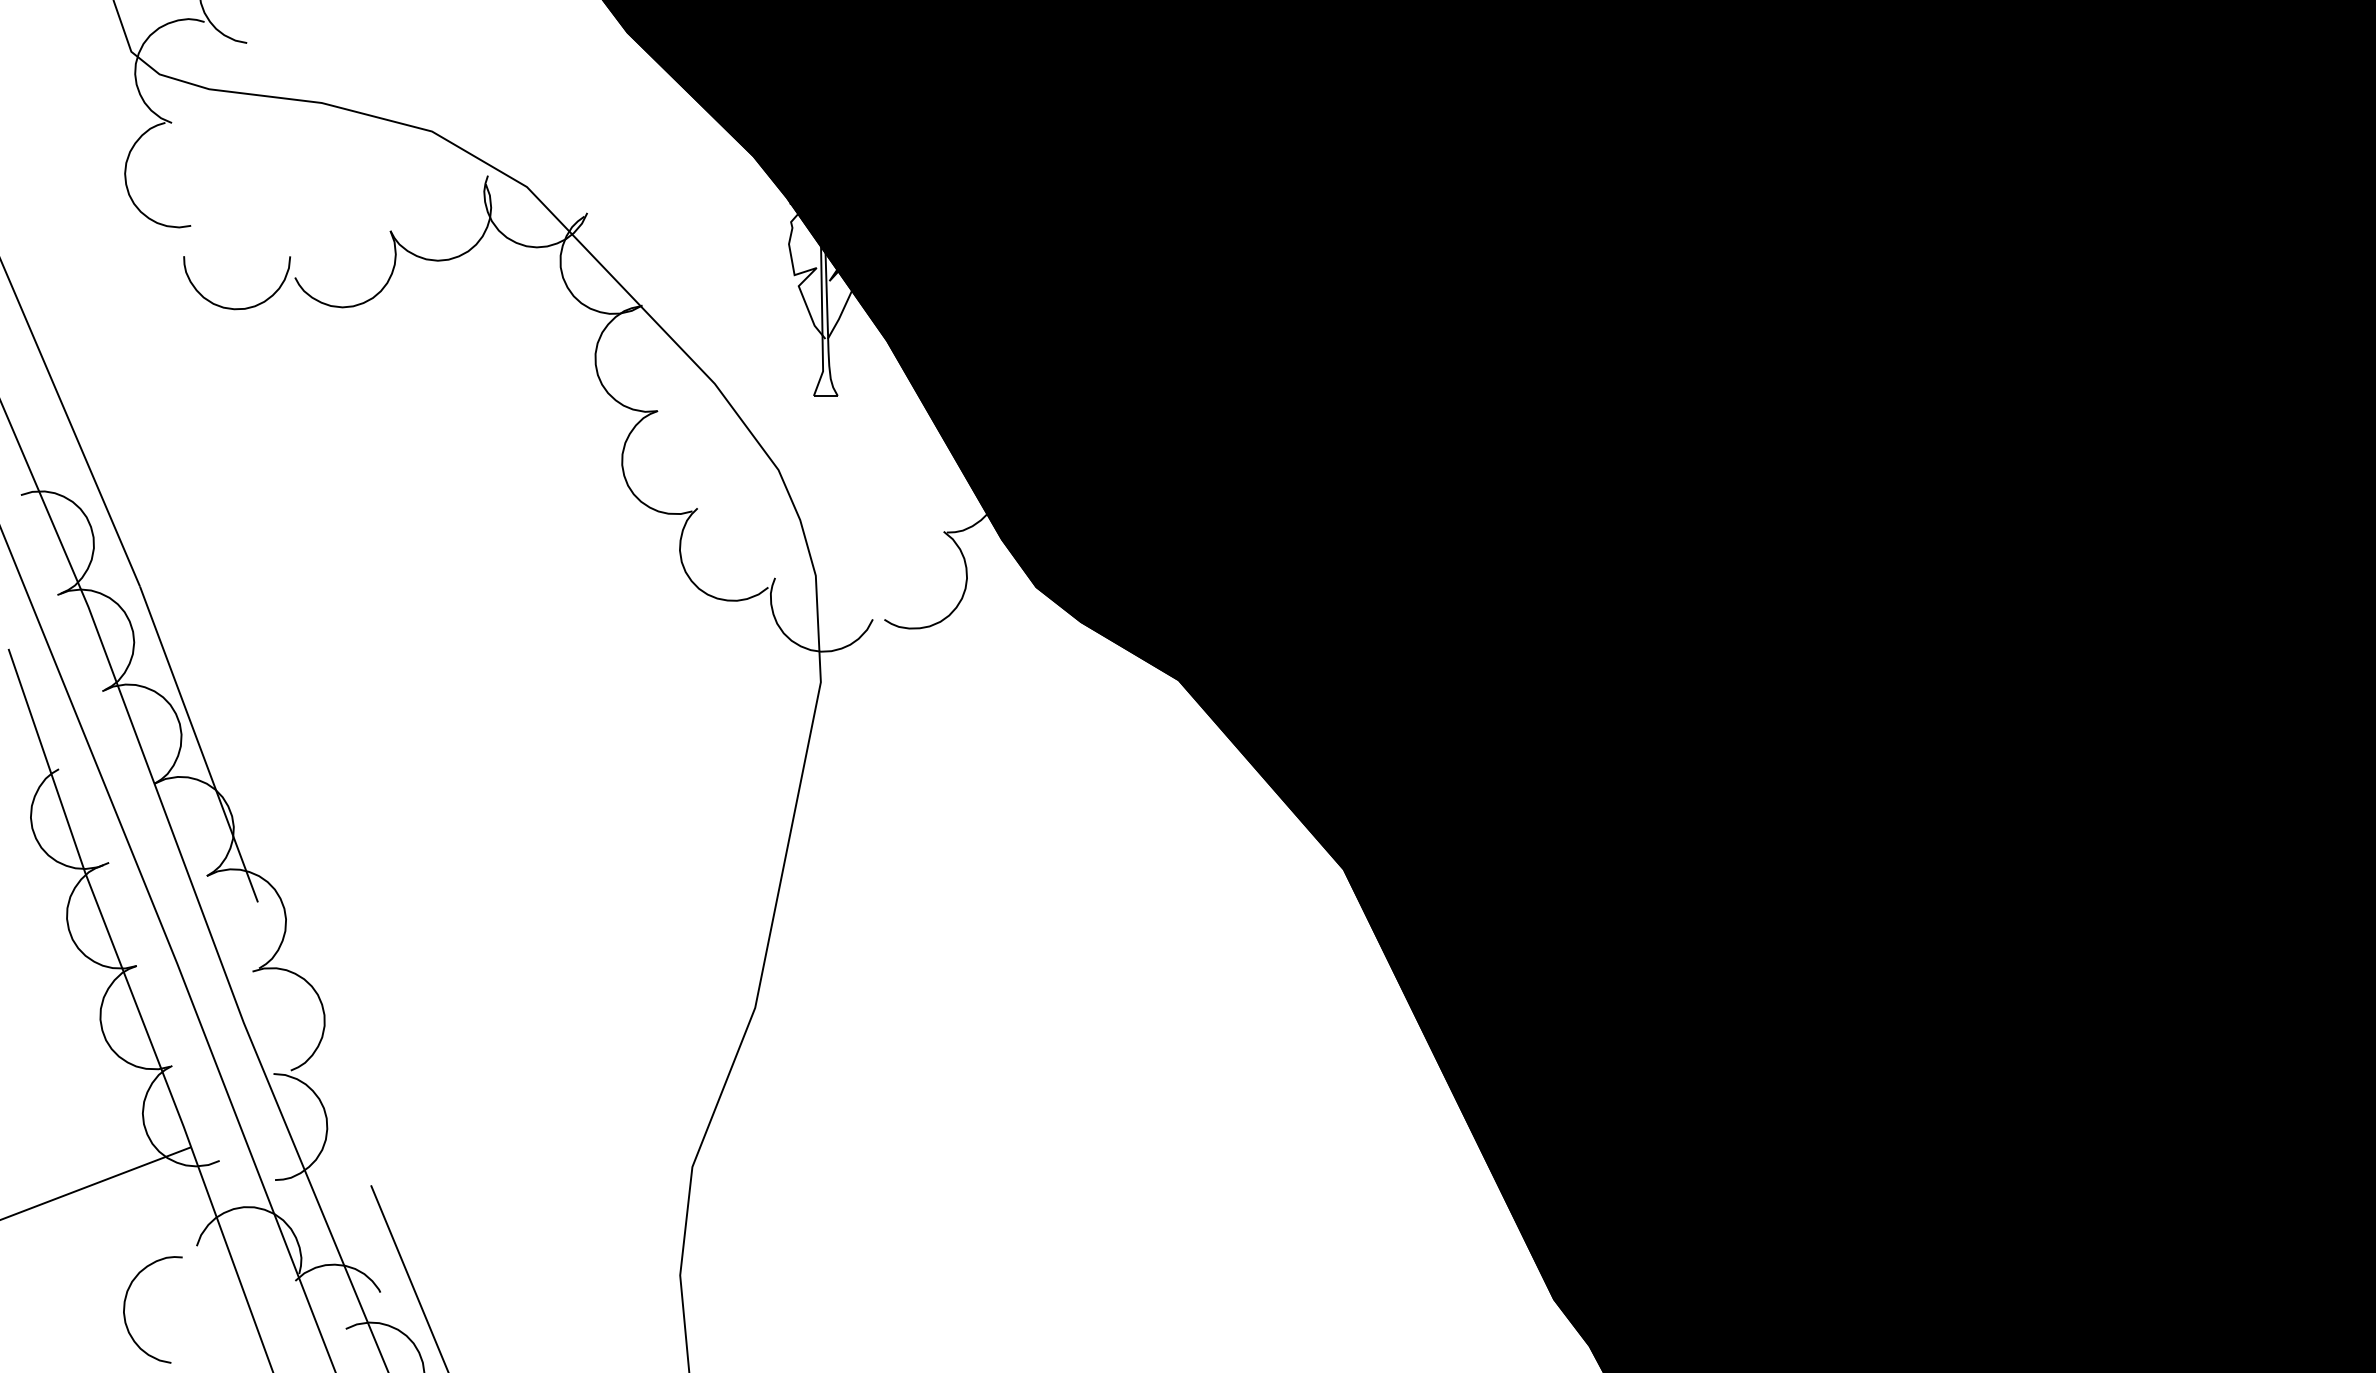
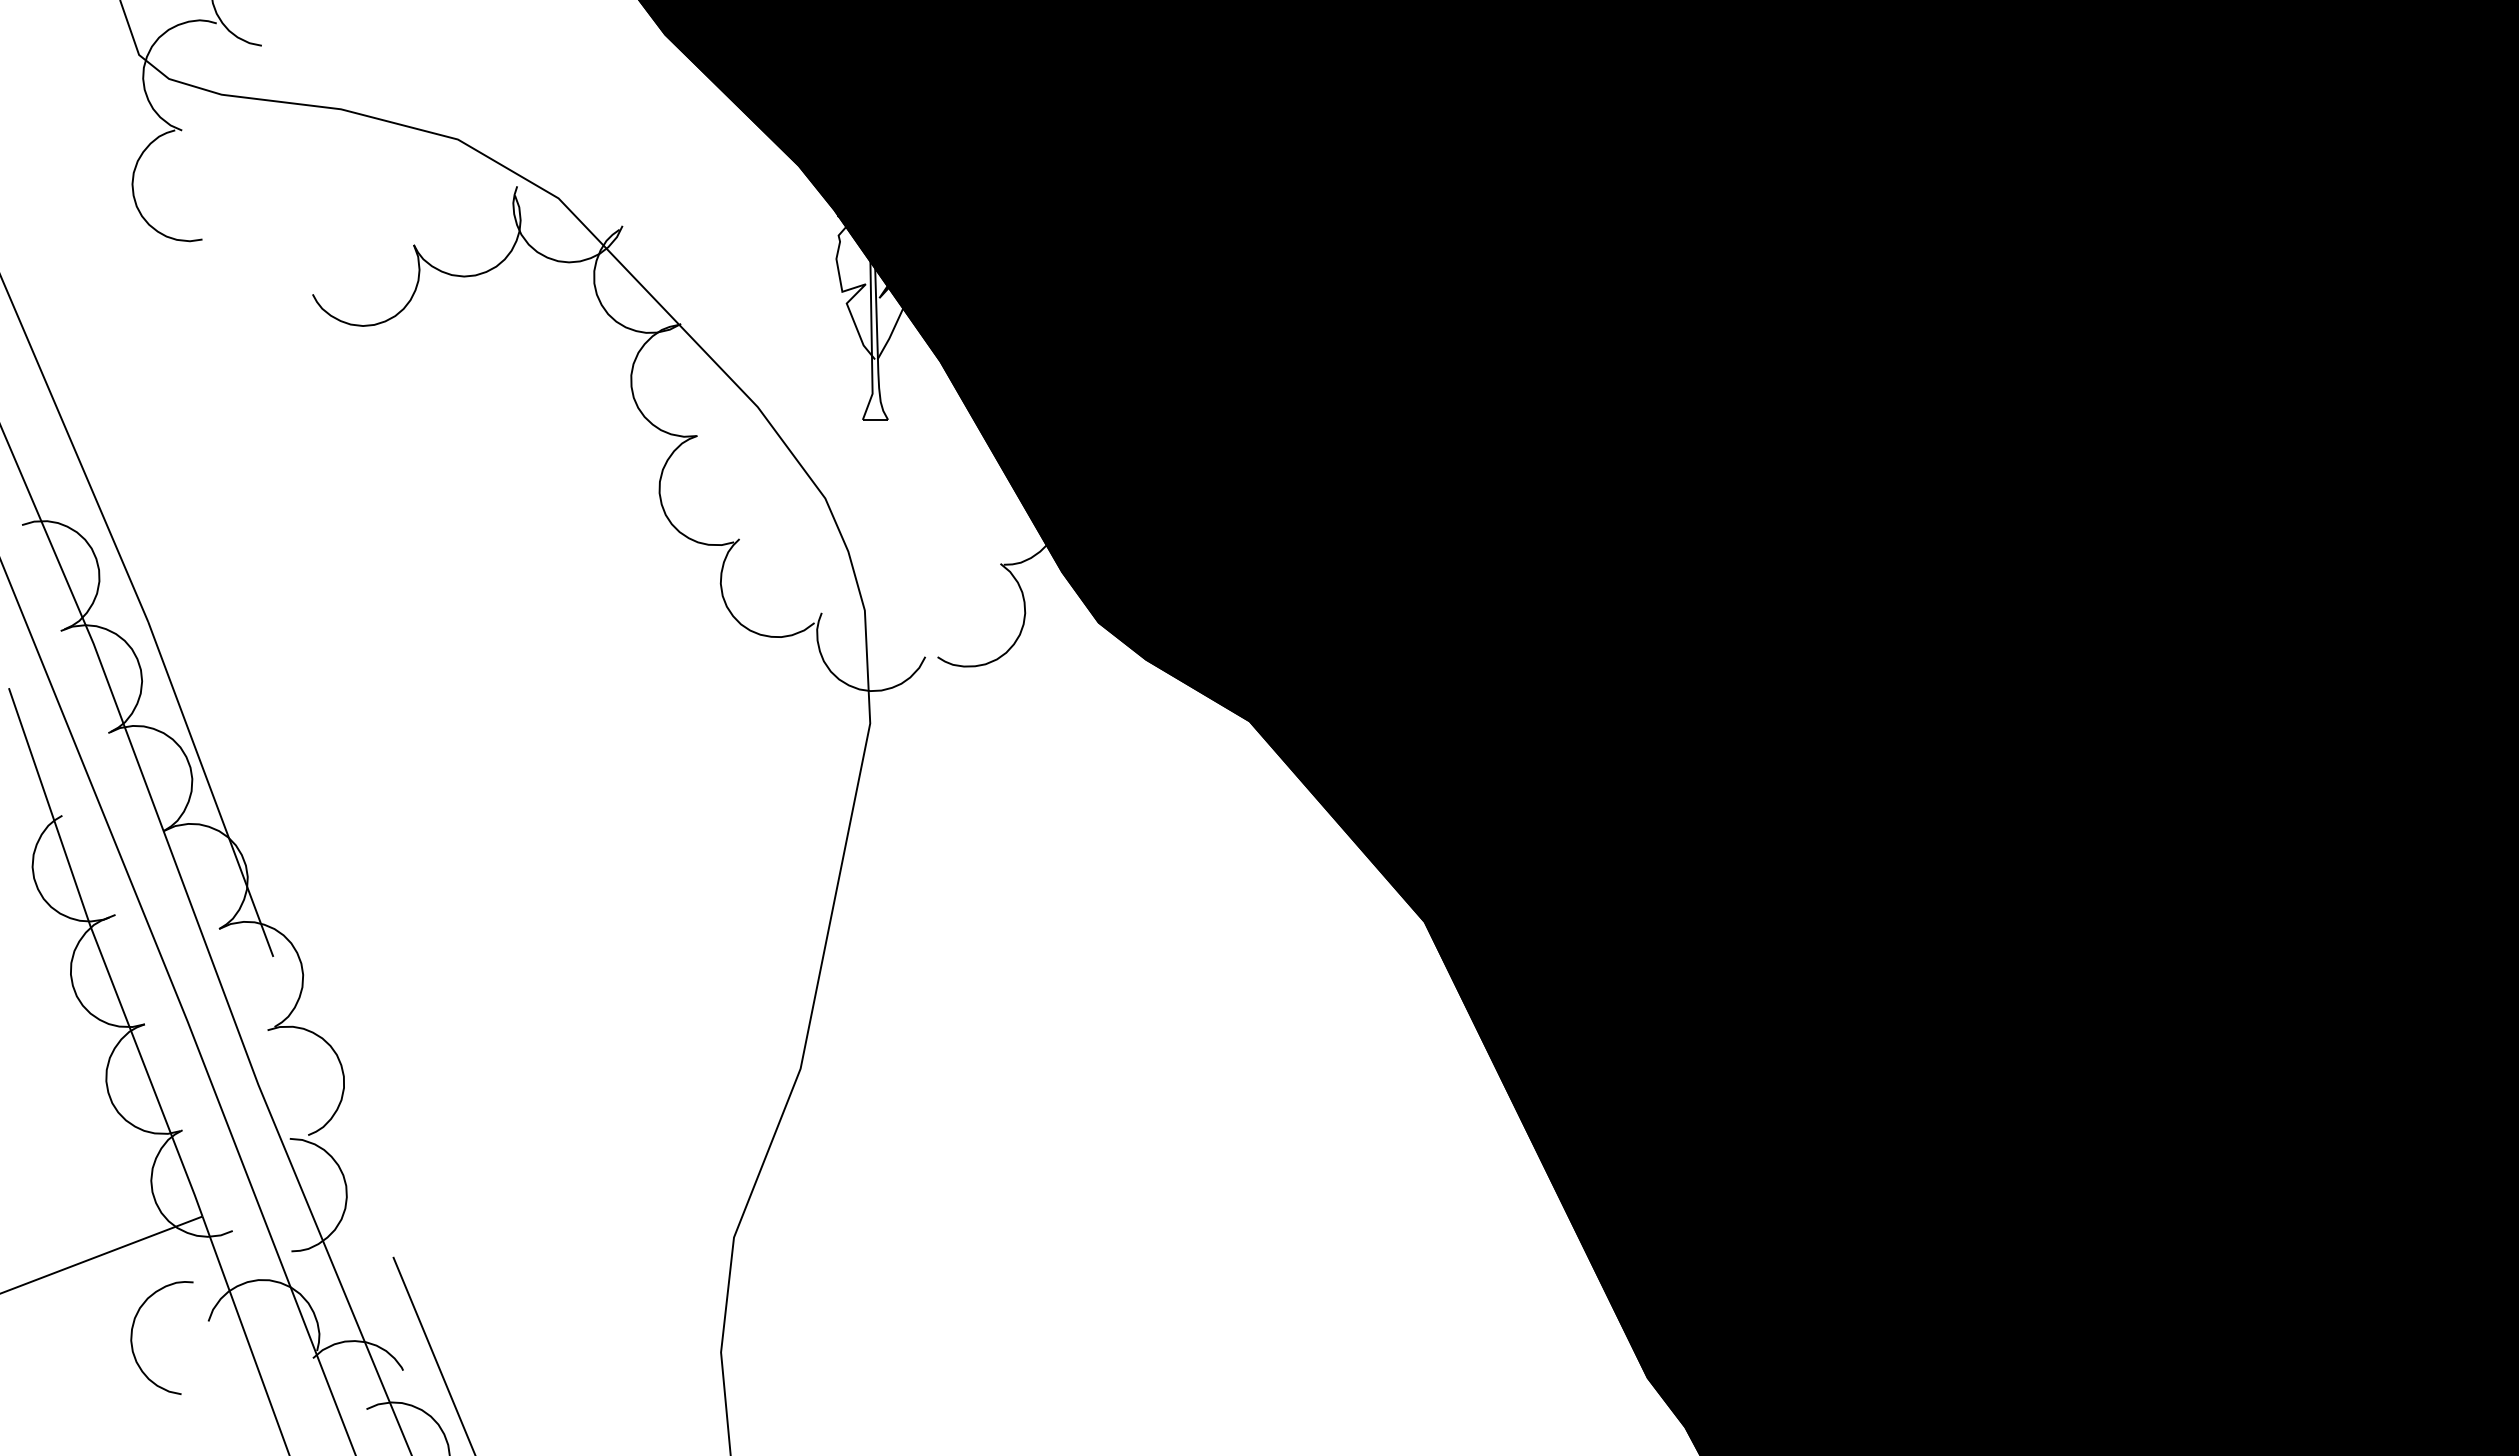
curve: (239, 307) -> (253, 326), removed
curve: (125, 1309) -> (132, 1337), moved

